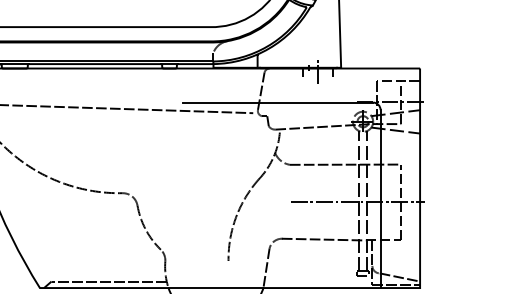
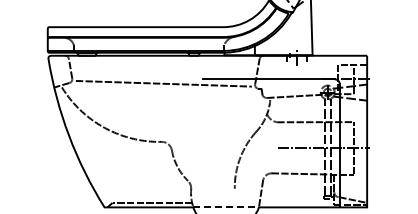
line: (216, 288) -> (226, 207), solid -> dashed

